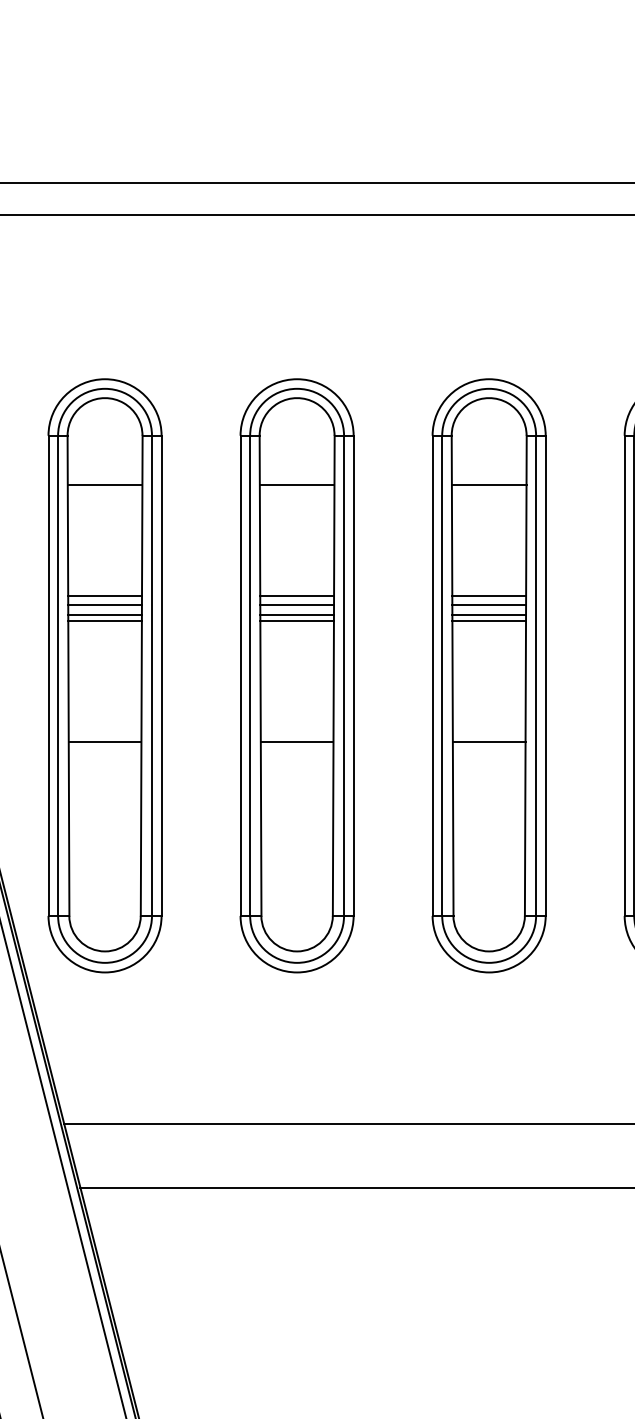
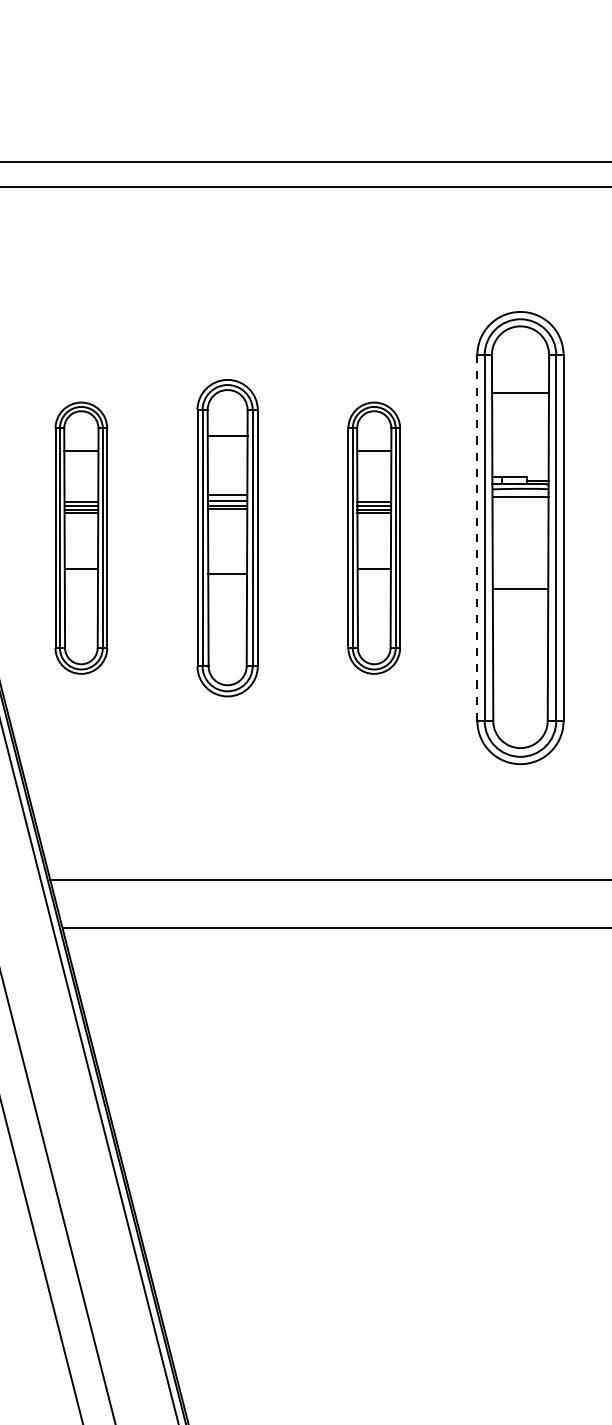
part: (105, 676) -> (81, 538), size x0.6
part: (296, 676) -> (227, 538), size x0.7
part: (489, 676) -> (374, 538), size x0.6
line: (624, 676) -> (477, 538), solid -> dashed

